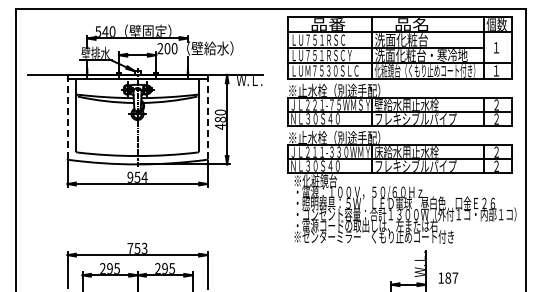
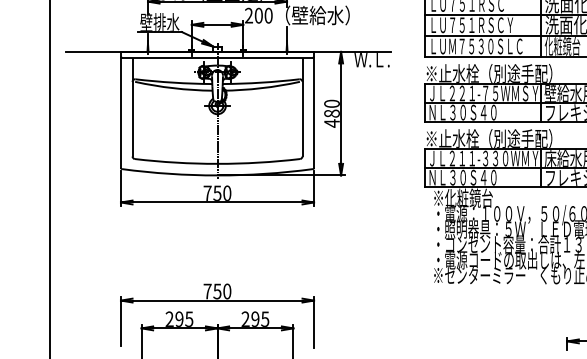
line: (67, 117) -> (120, 110), dashed -> solid
line: (207, 117) -> (314, 110), dashed -> solid
text: (137, 176) -> (217, 192), 954 -> 750
text: (144, 248) -> (227, 291), 753 -> 750

